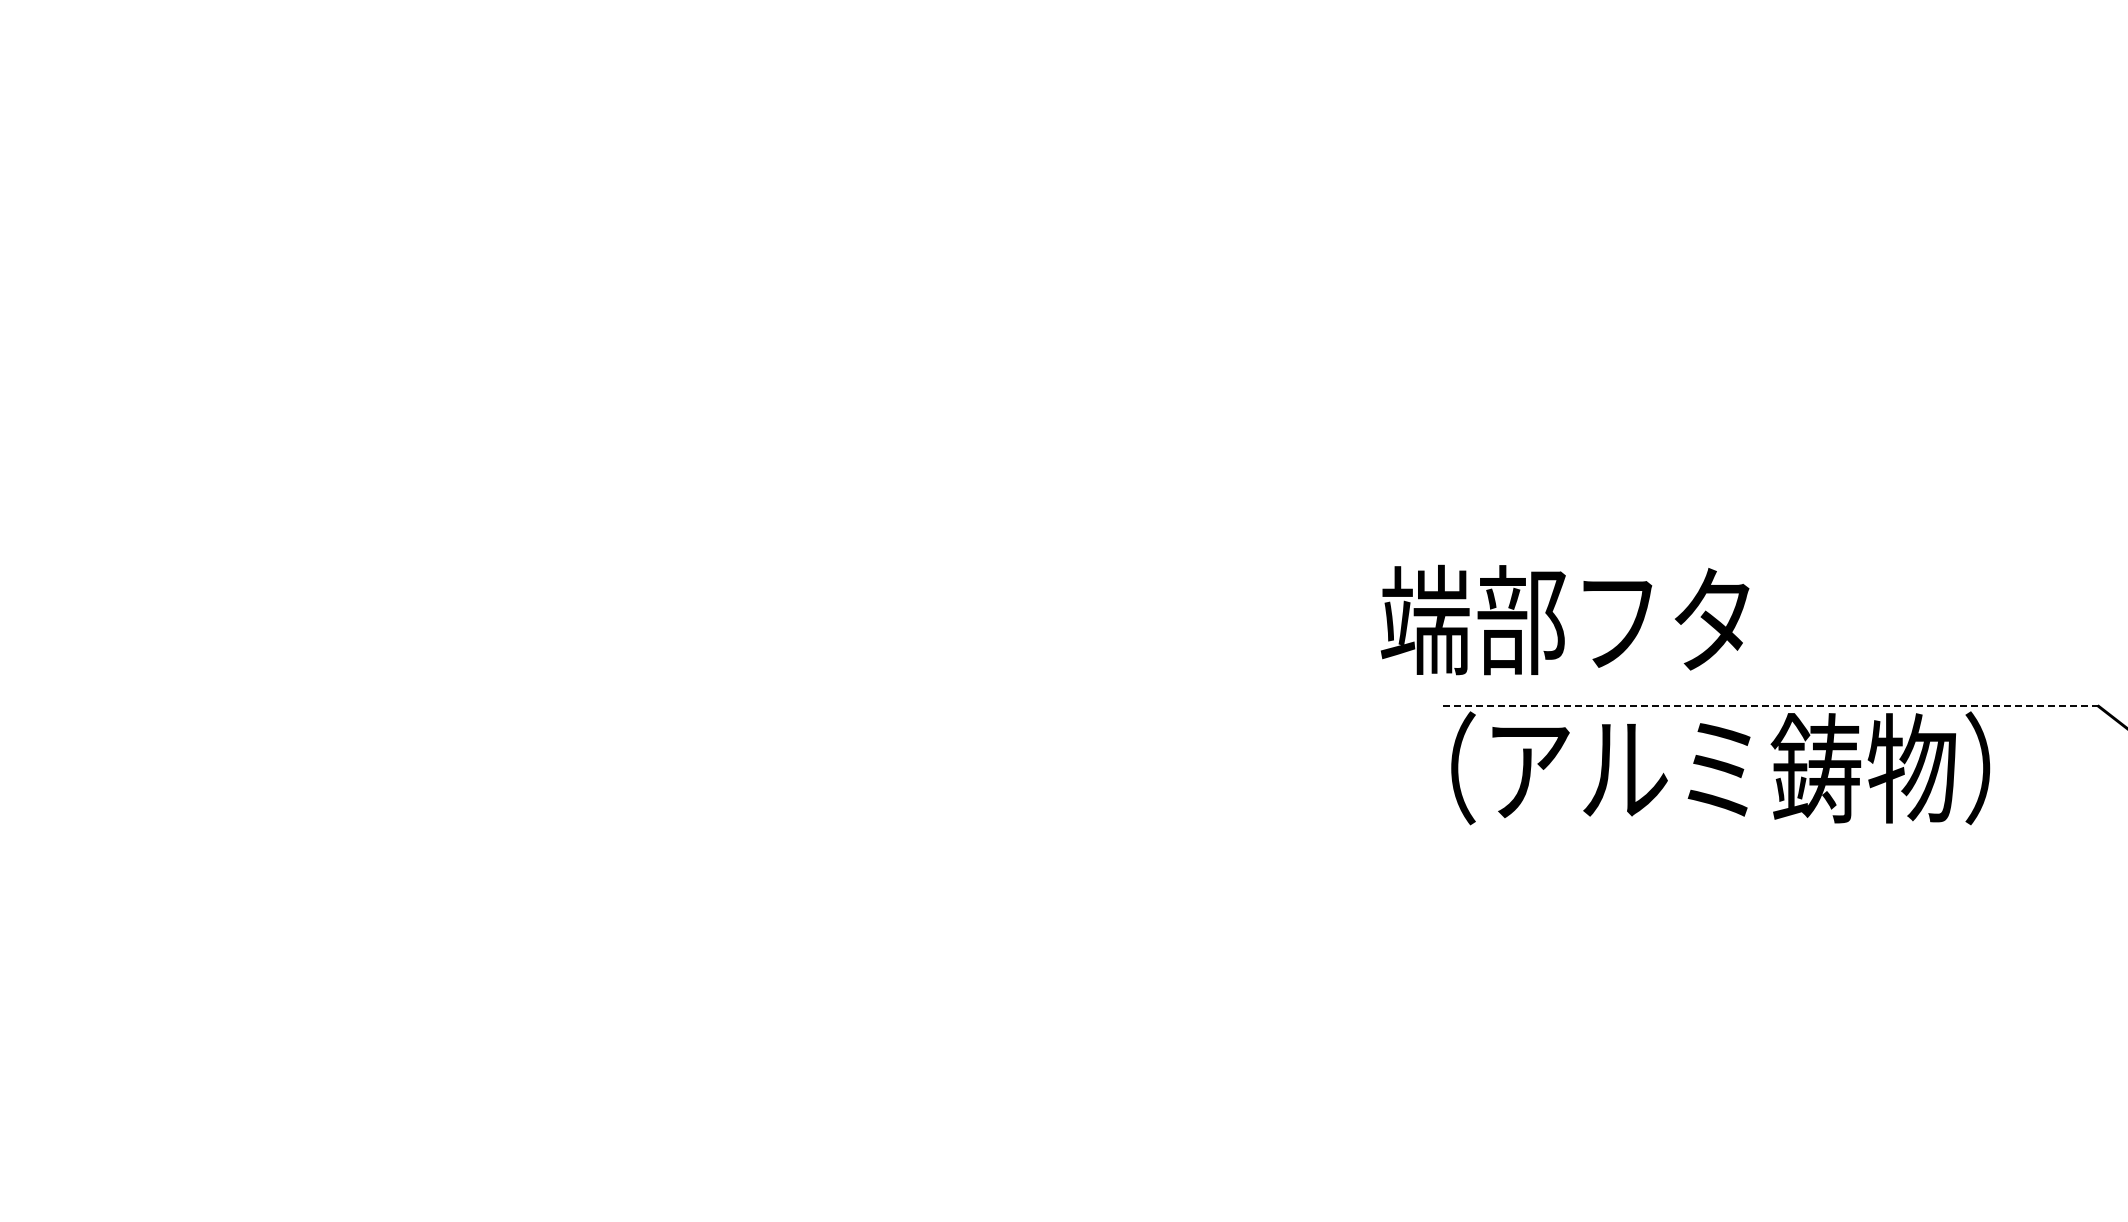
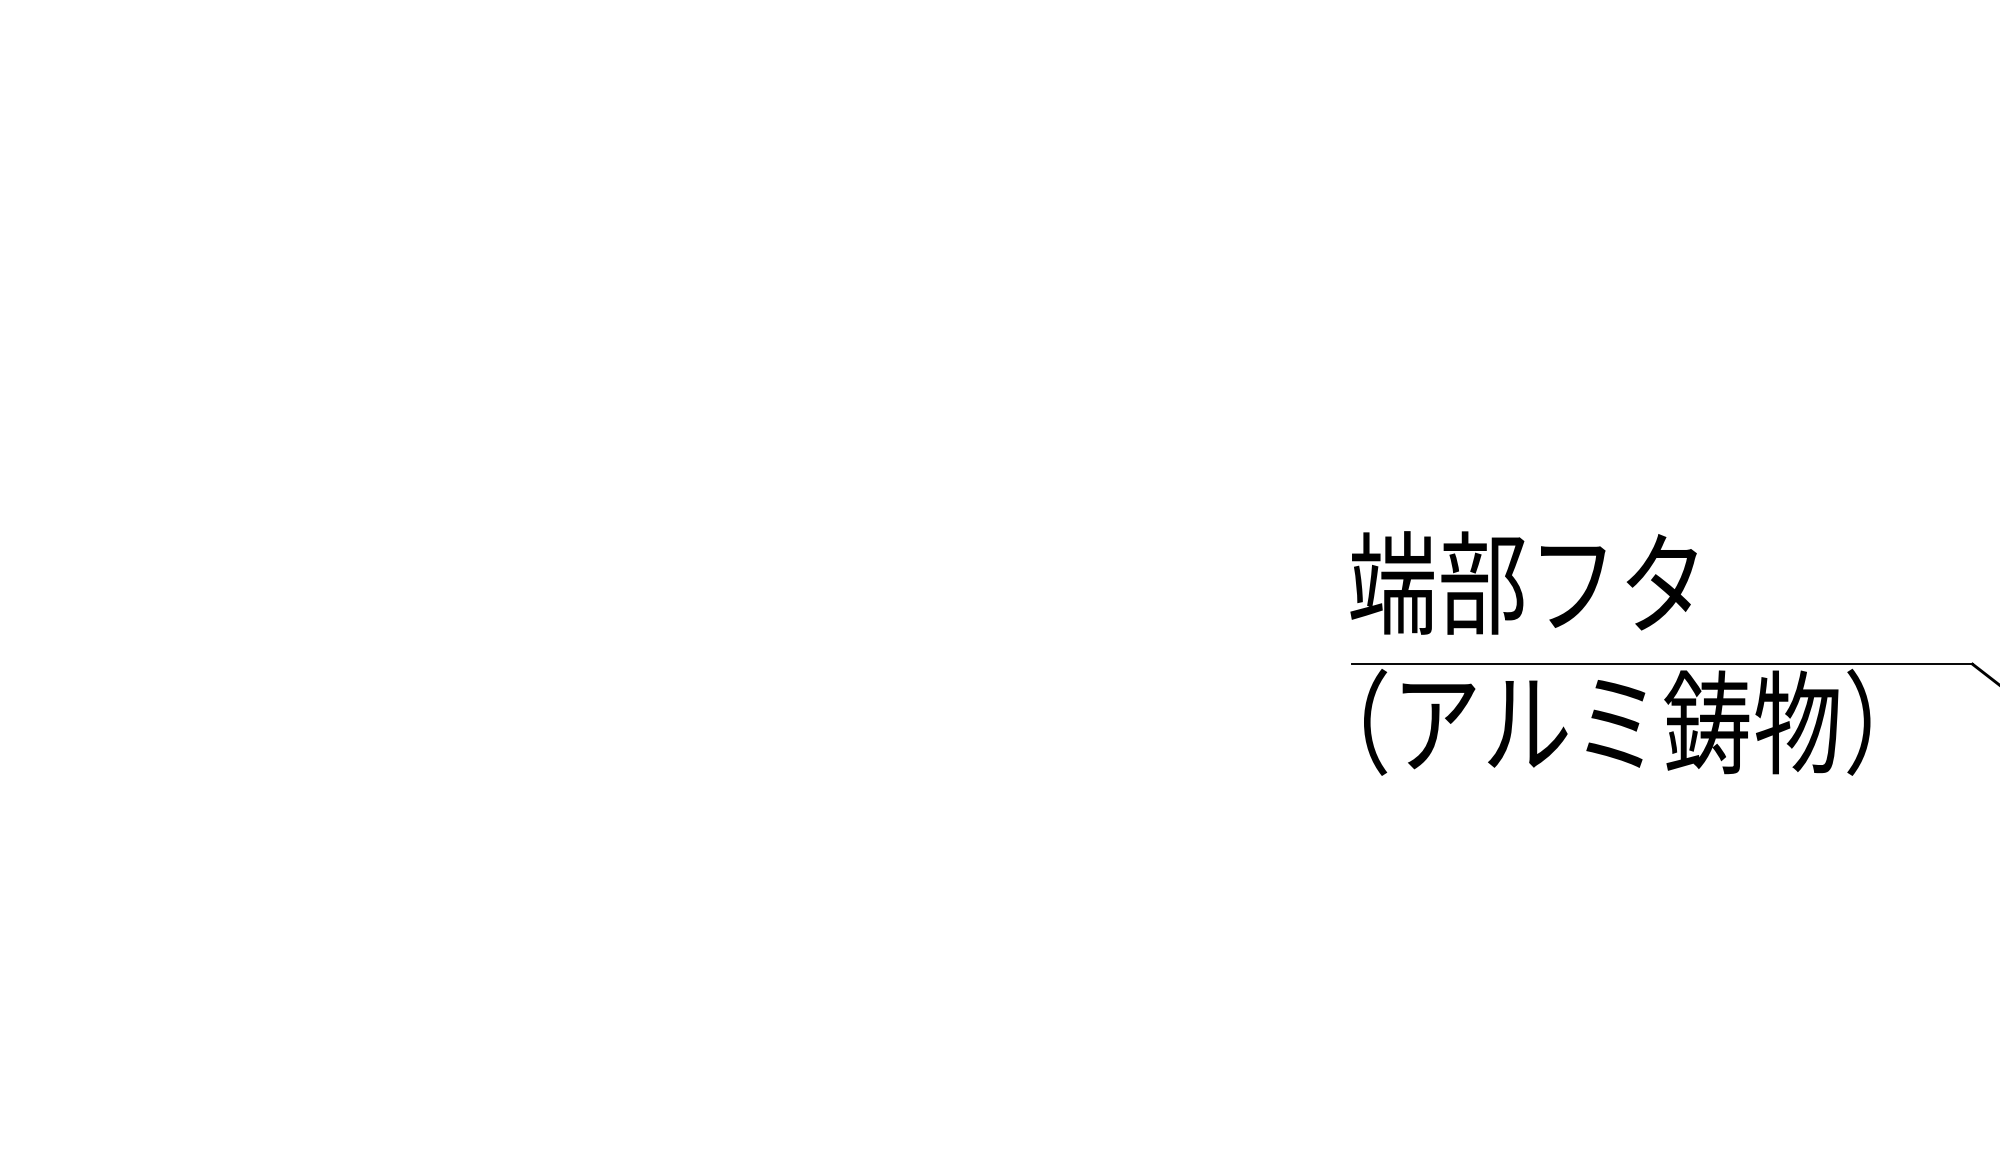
text: (1564, 619) -> (1523, 582), moved
line: (1768, 706) -> (1662, 664), dashed -> solid

